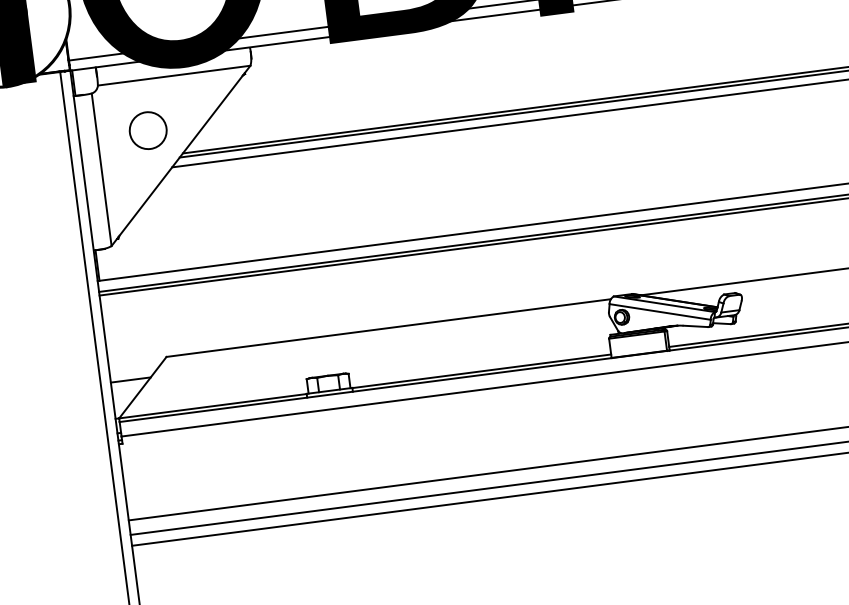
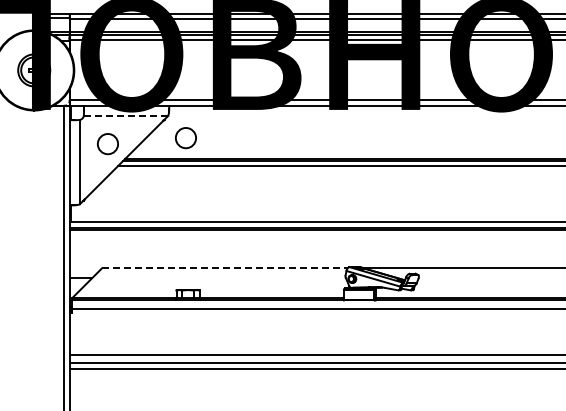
line: (175, 76) -> (126, 116), solid -> dashed
circle: (287, 102) -> (185, 138), added
line: (388, 328) -> (224, 268), solid -> dashed

